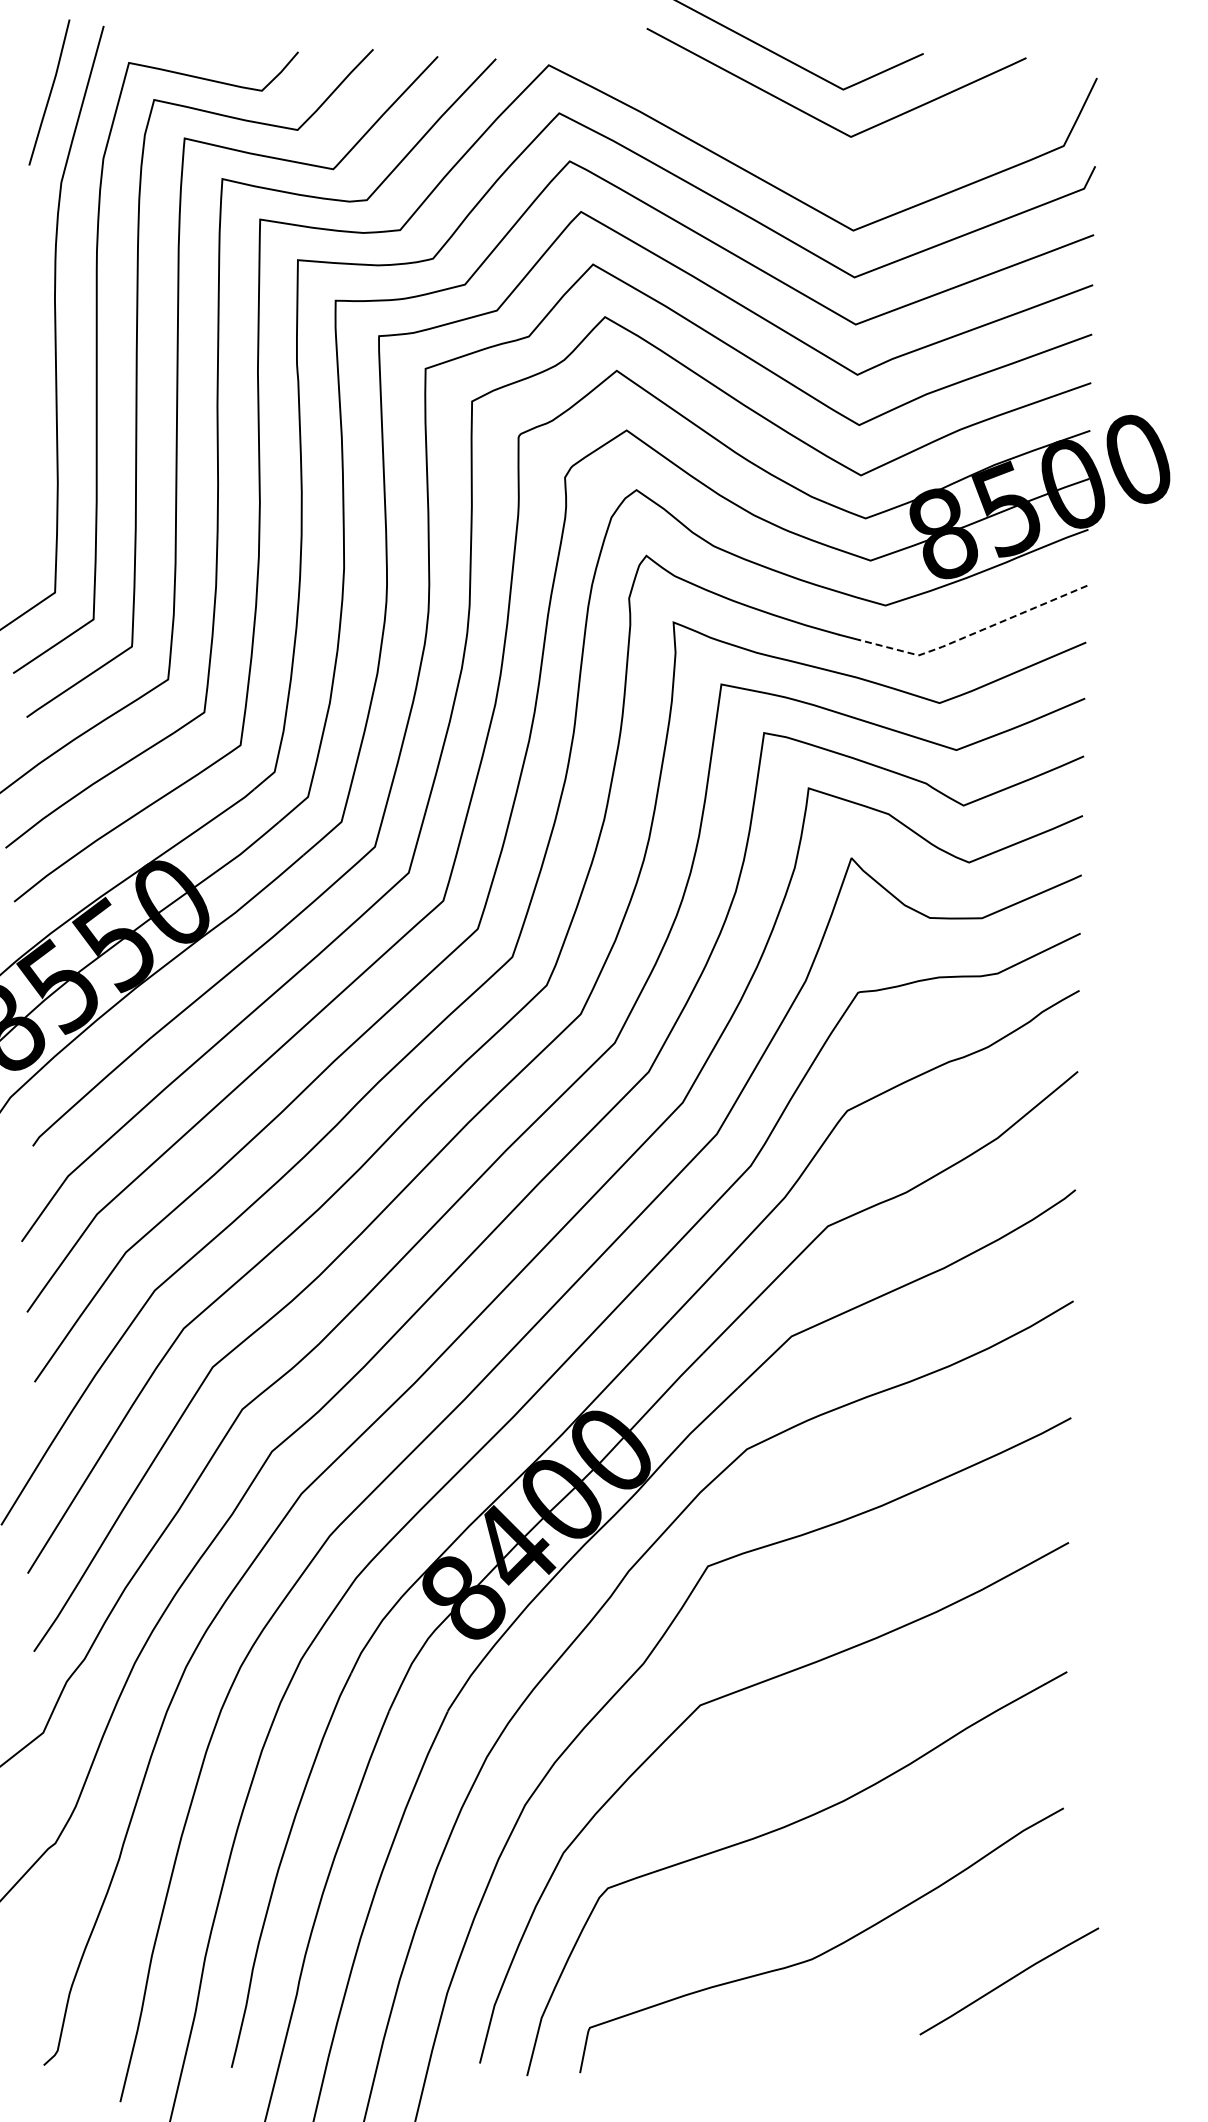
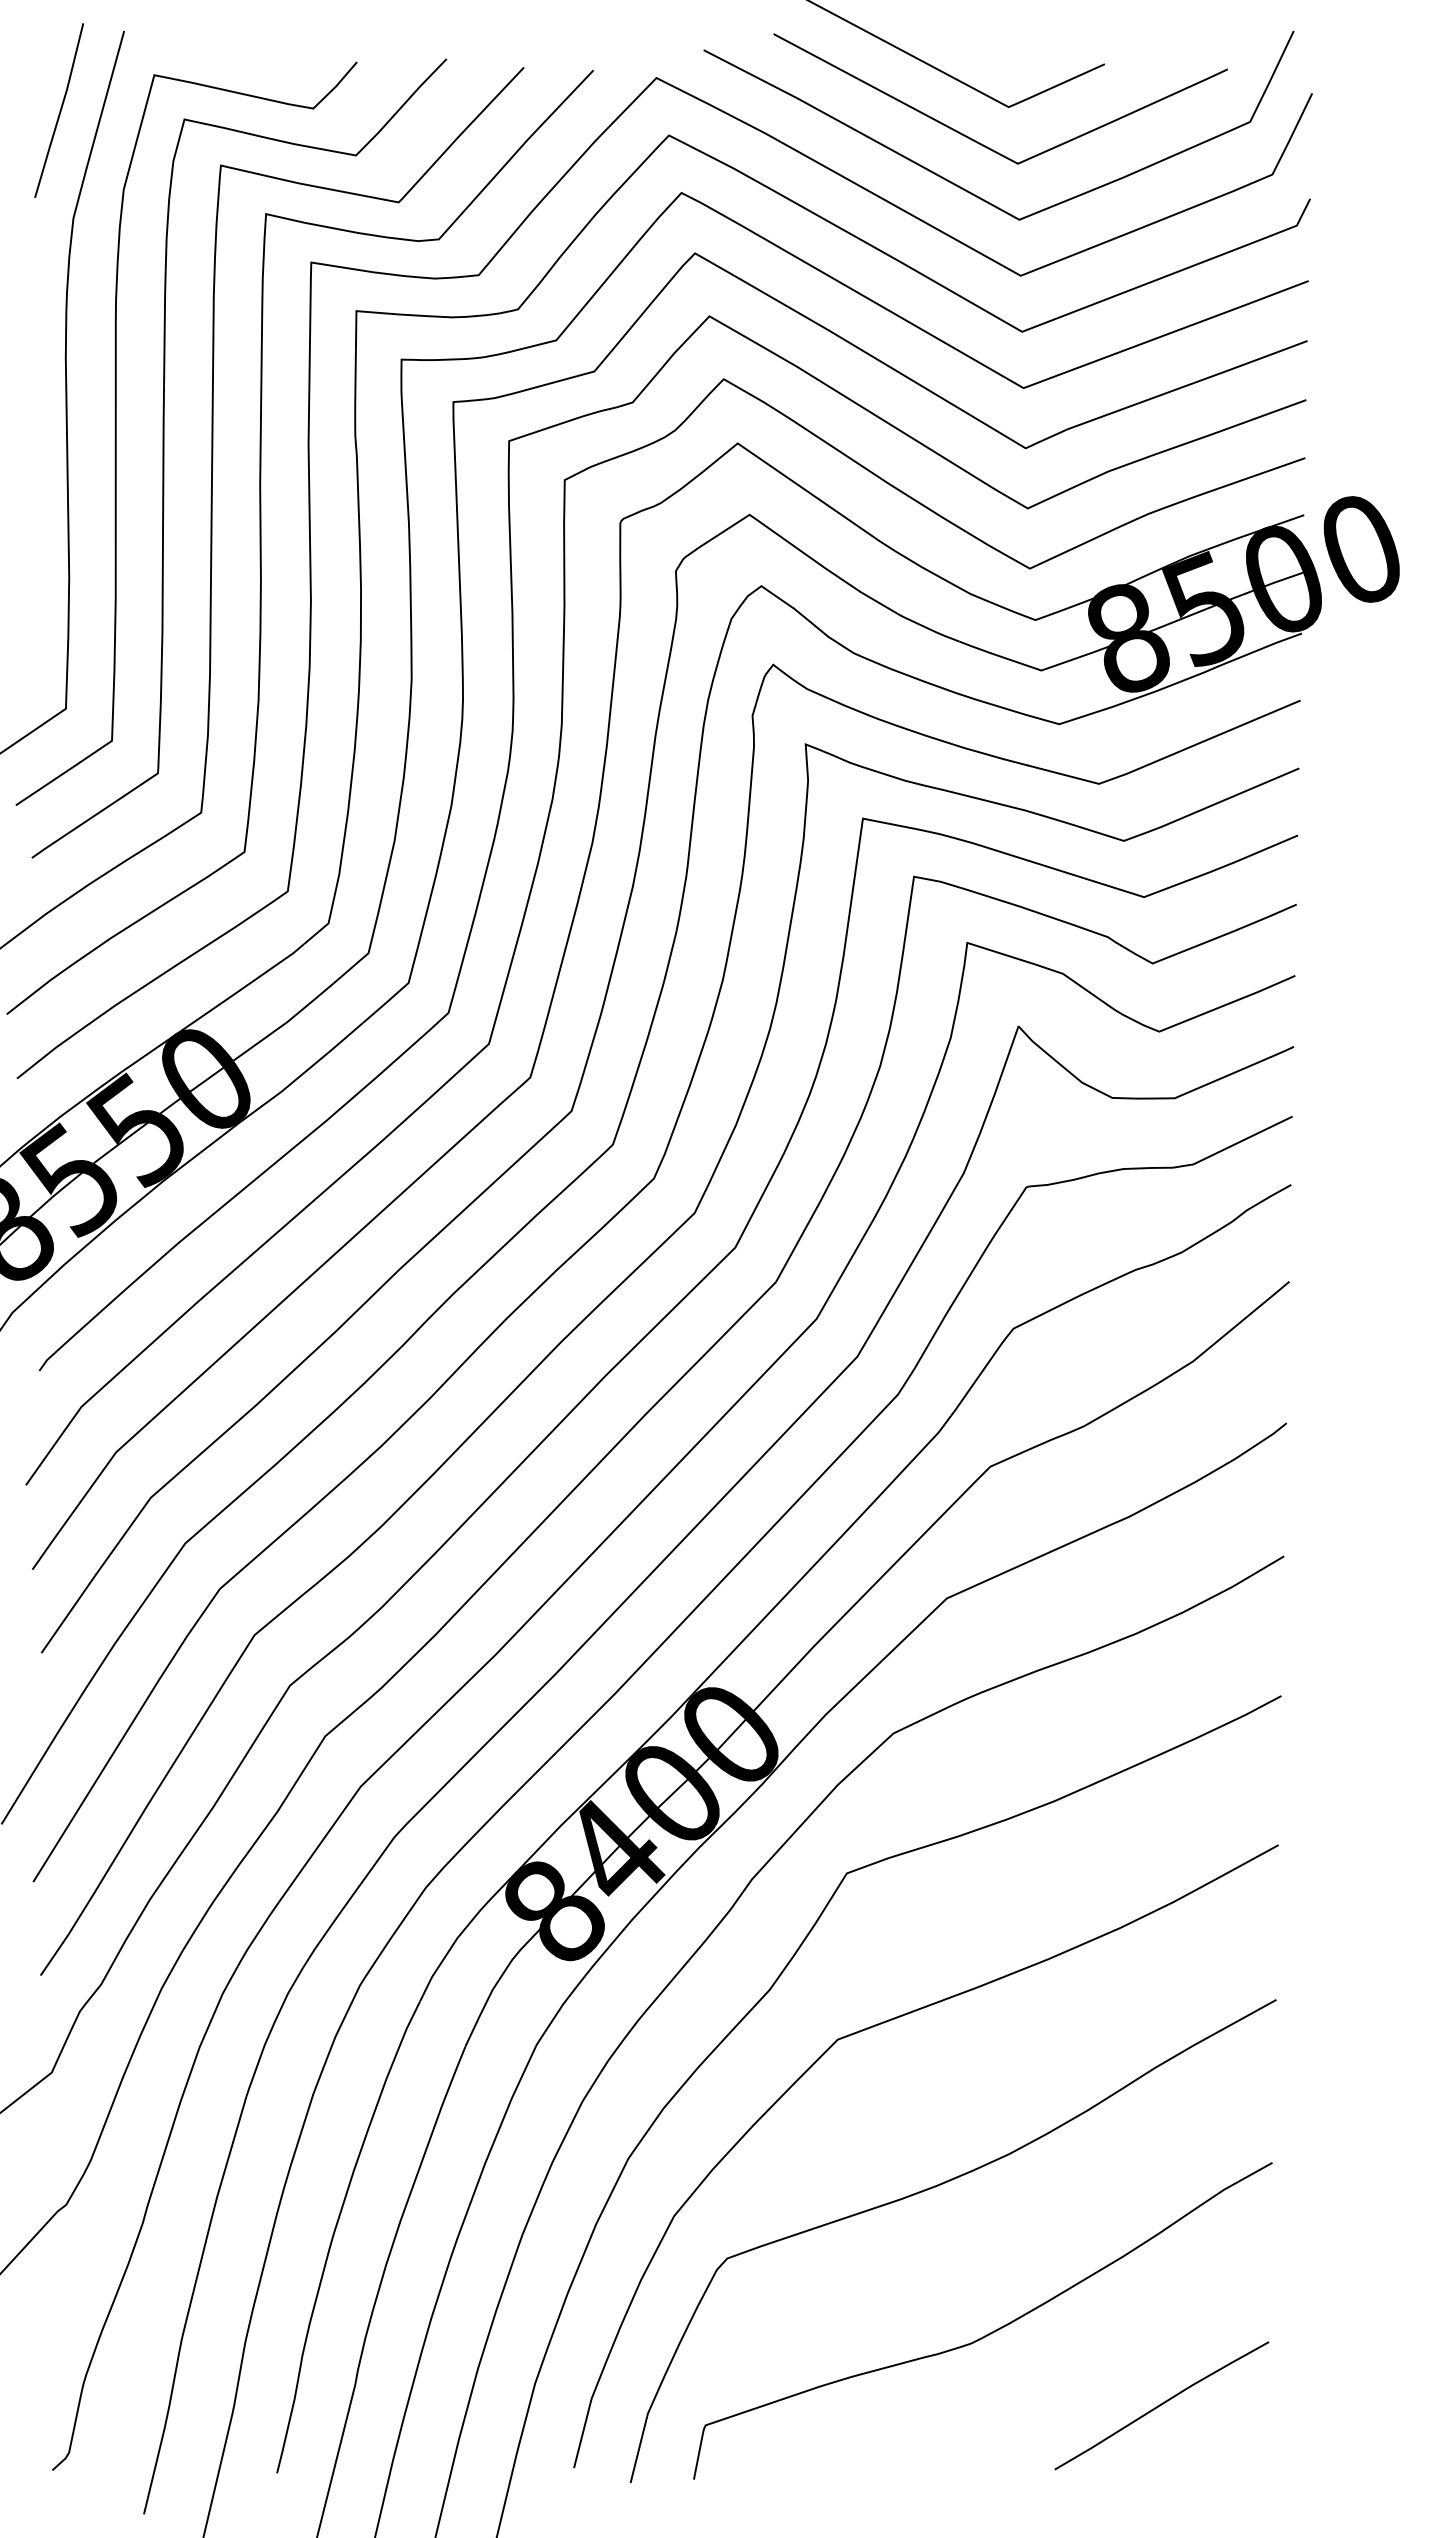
curve: (808, 158) -> (967, 189), added
line: (973, 633) -> (1164, 757), dashed -> solid
curve: (1009, 1981) -> (1162, 2405), moved

